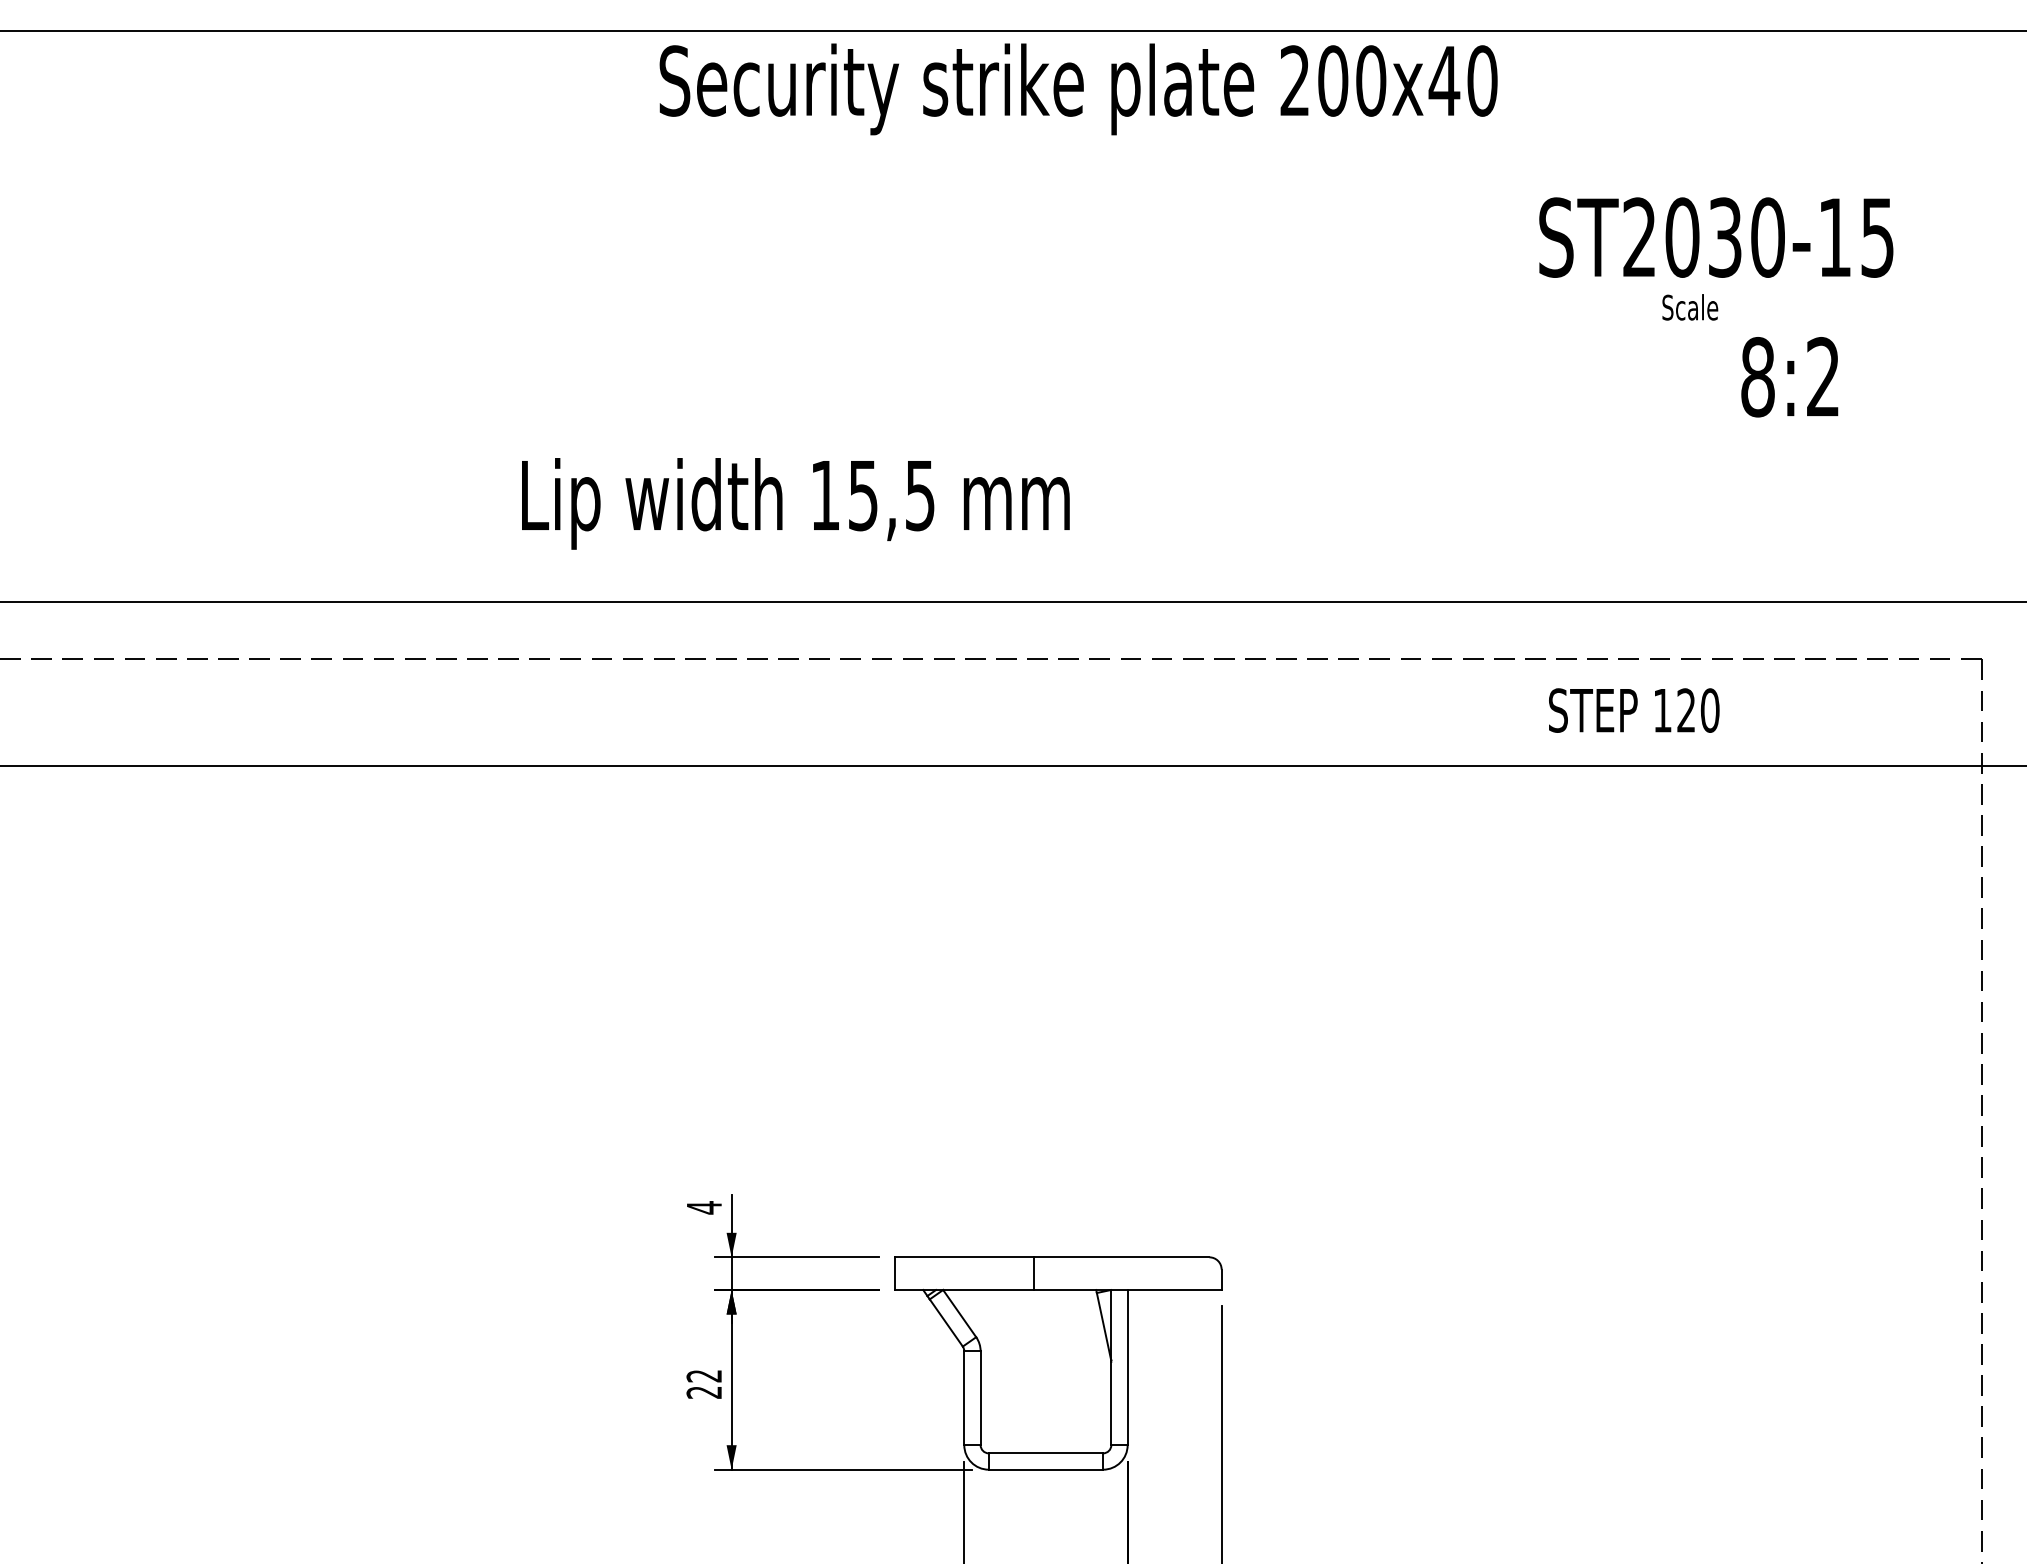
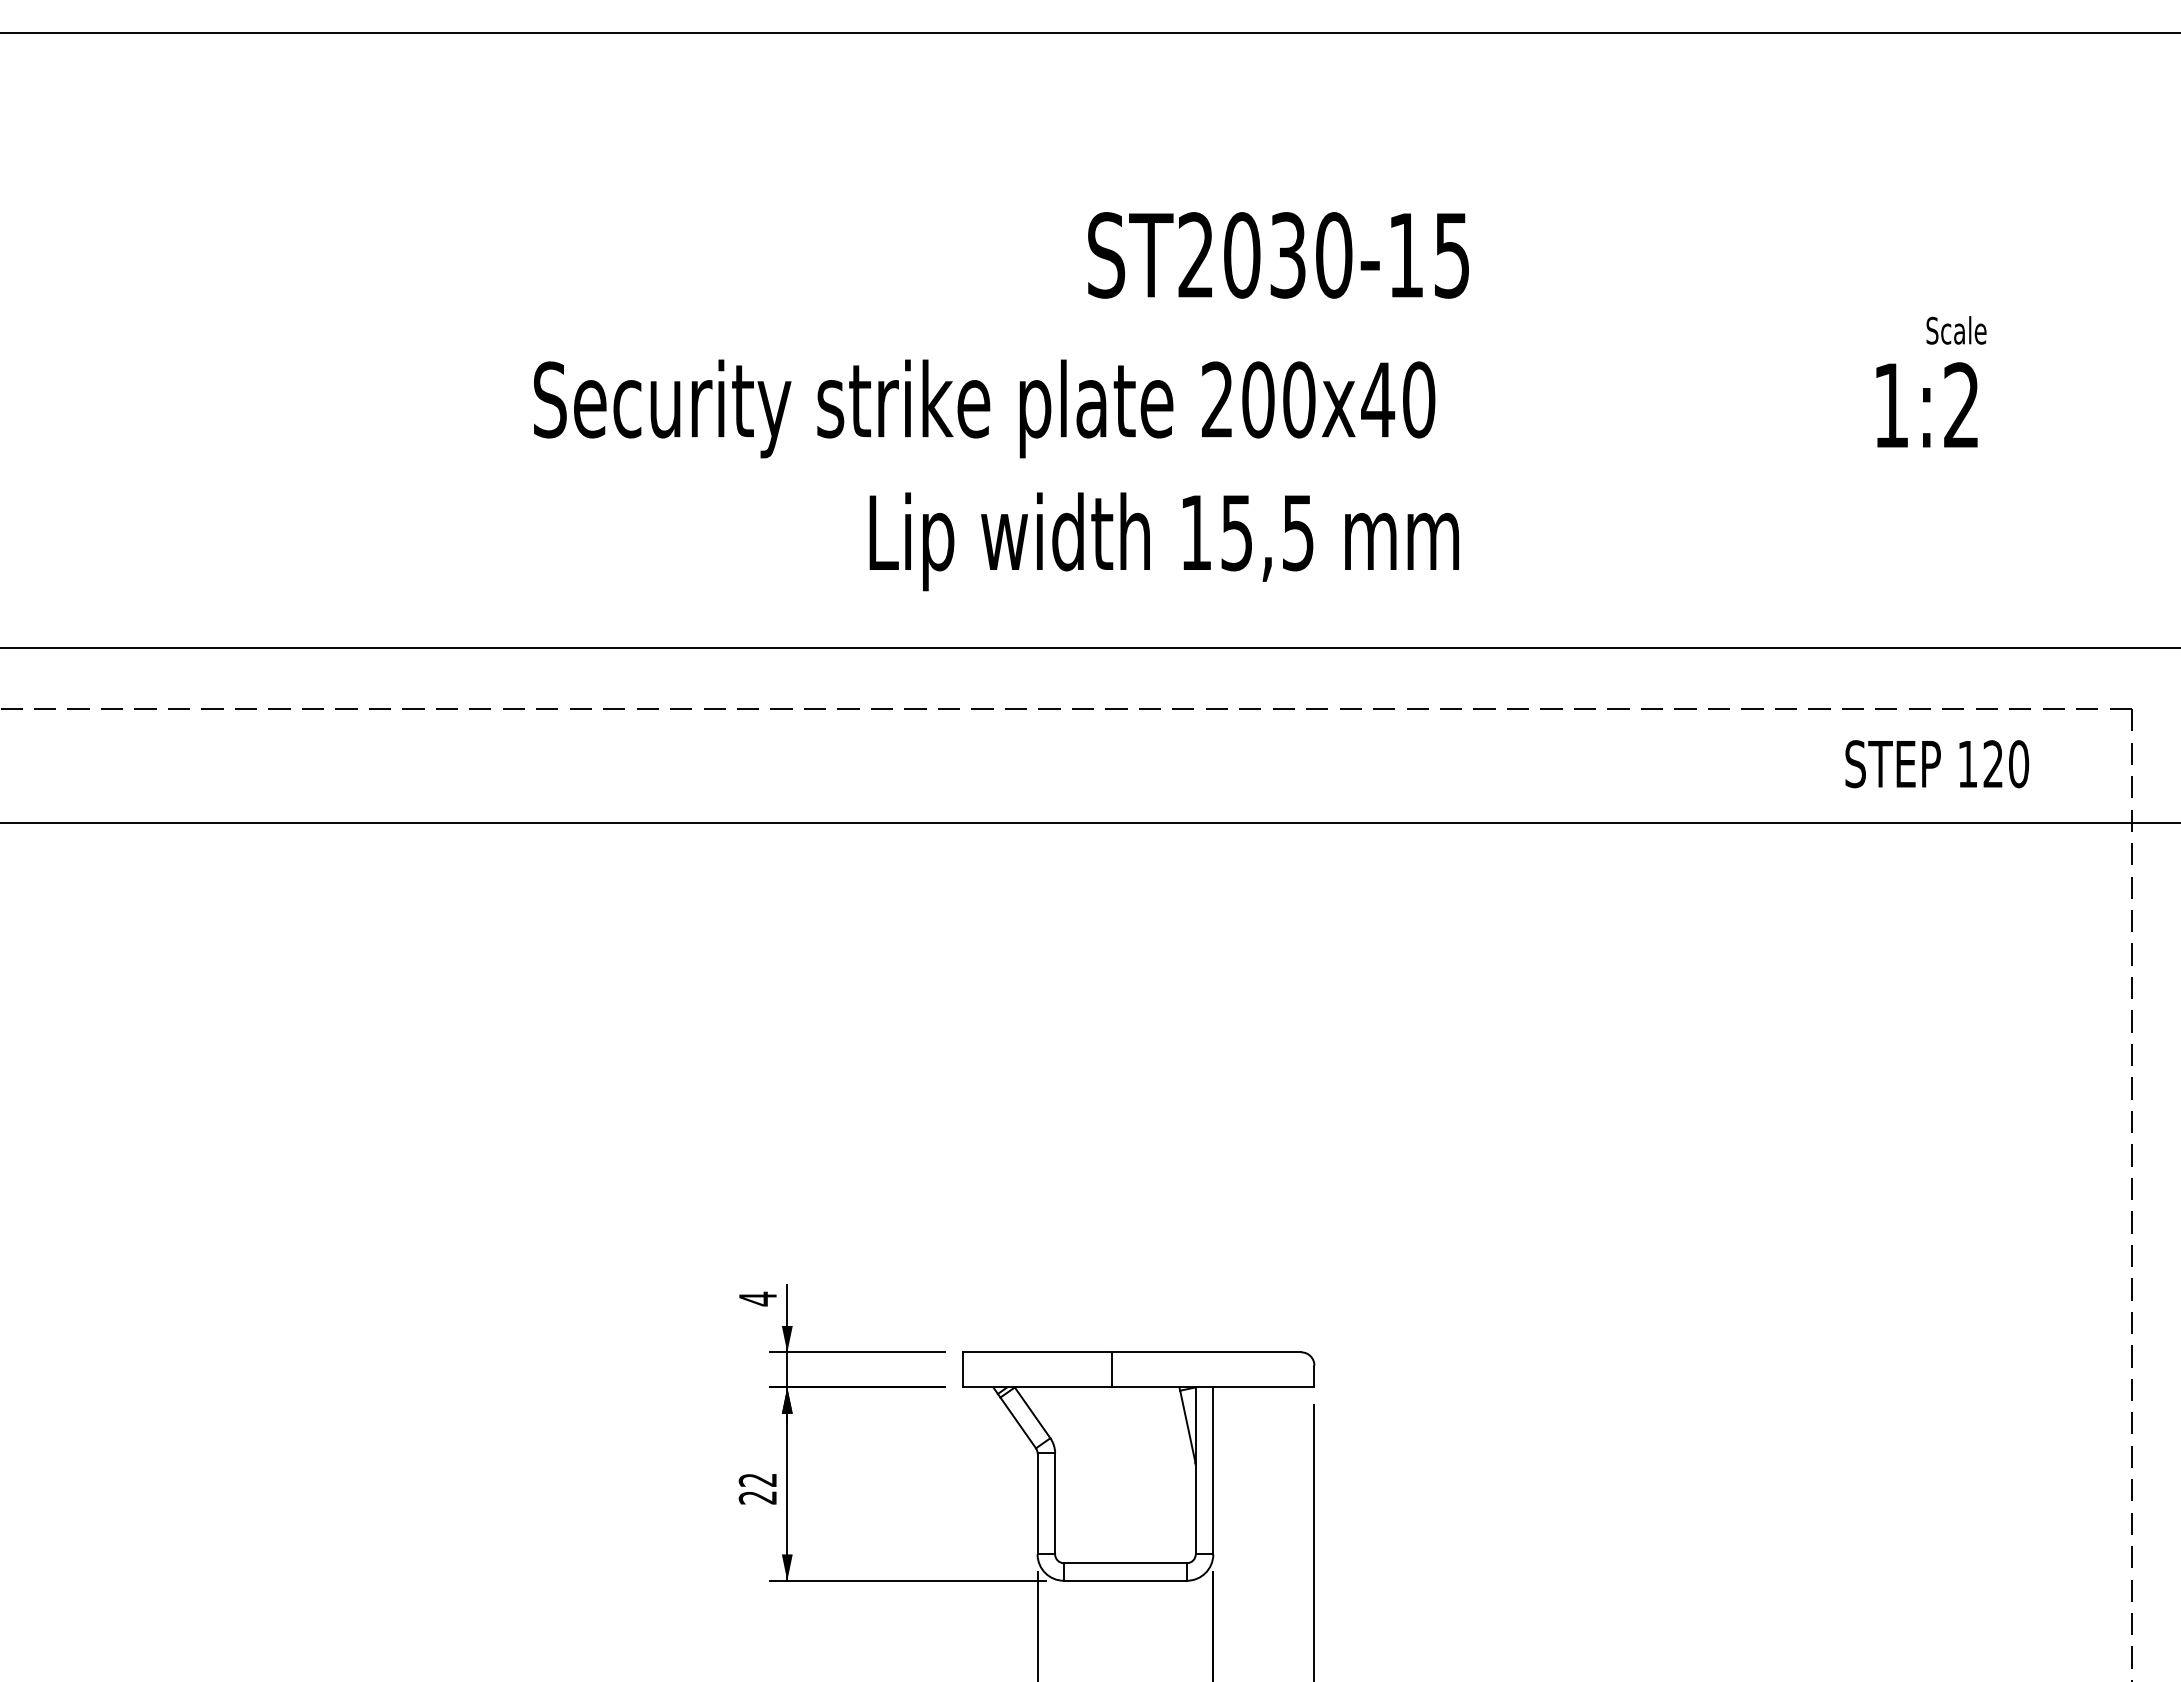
text: (1078, 88) -> (984, 408), moved
text: (1716, 237) -> (1278, 255), moved
text: (1690, 307) -> (1956, 330), moved
text: (1758, 377) -> (1891, 405), 8:2 -> 1:2
text: (795, 503) -> (1163, 541), moved
text: (1634, 710) -> (1937, 764), moved

